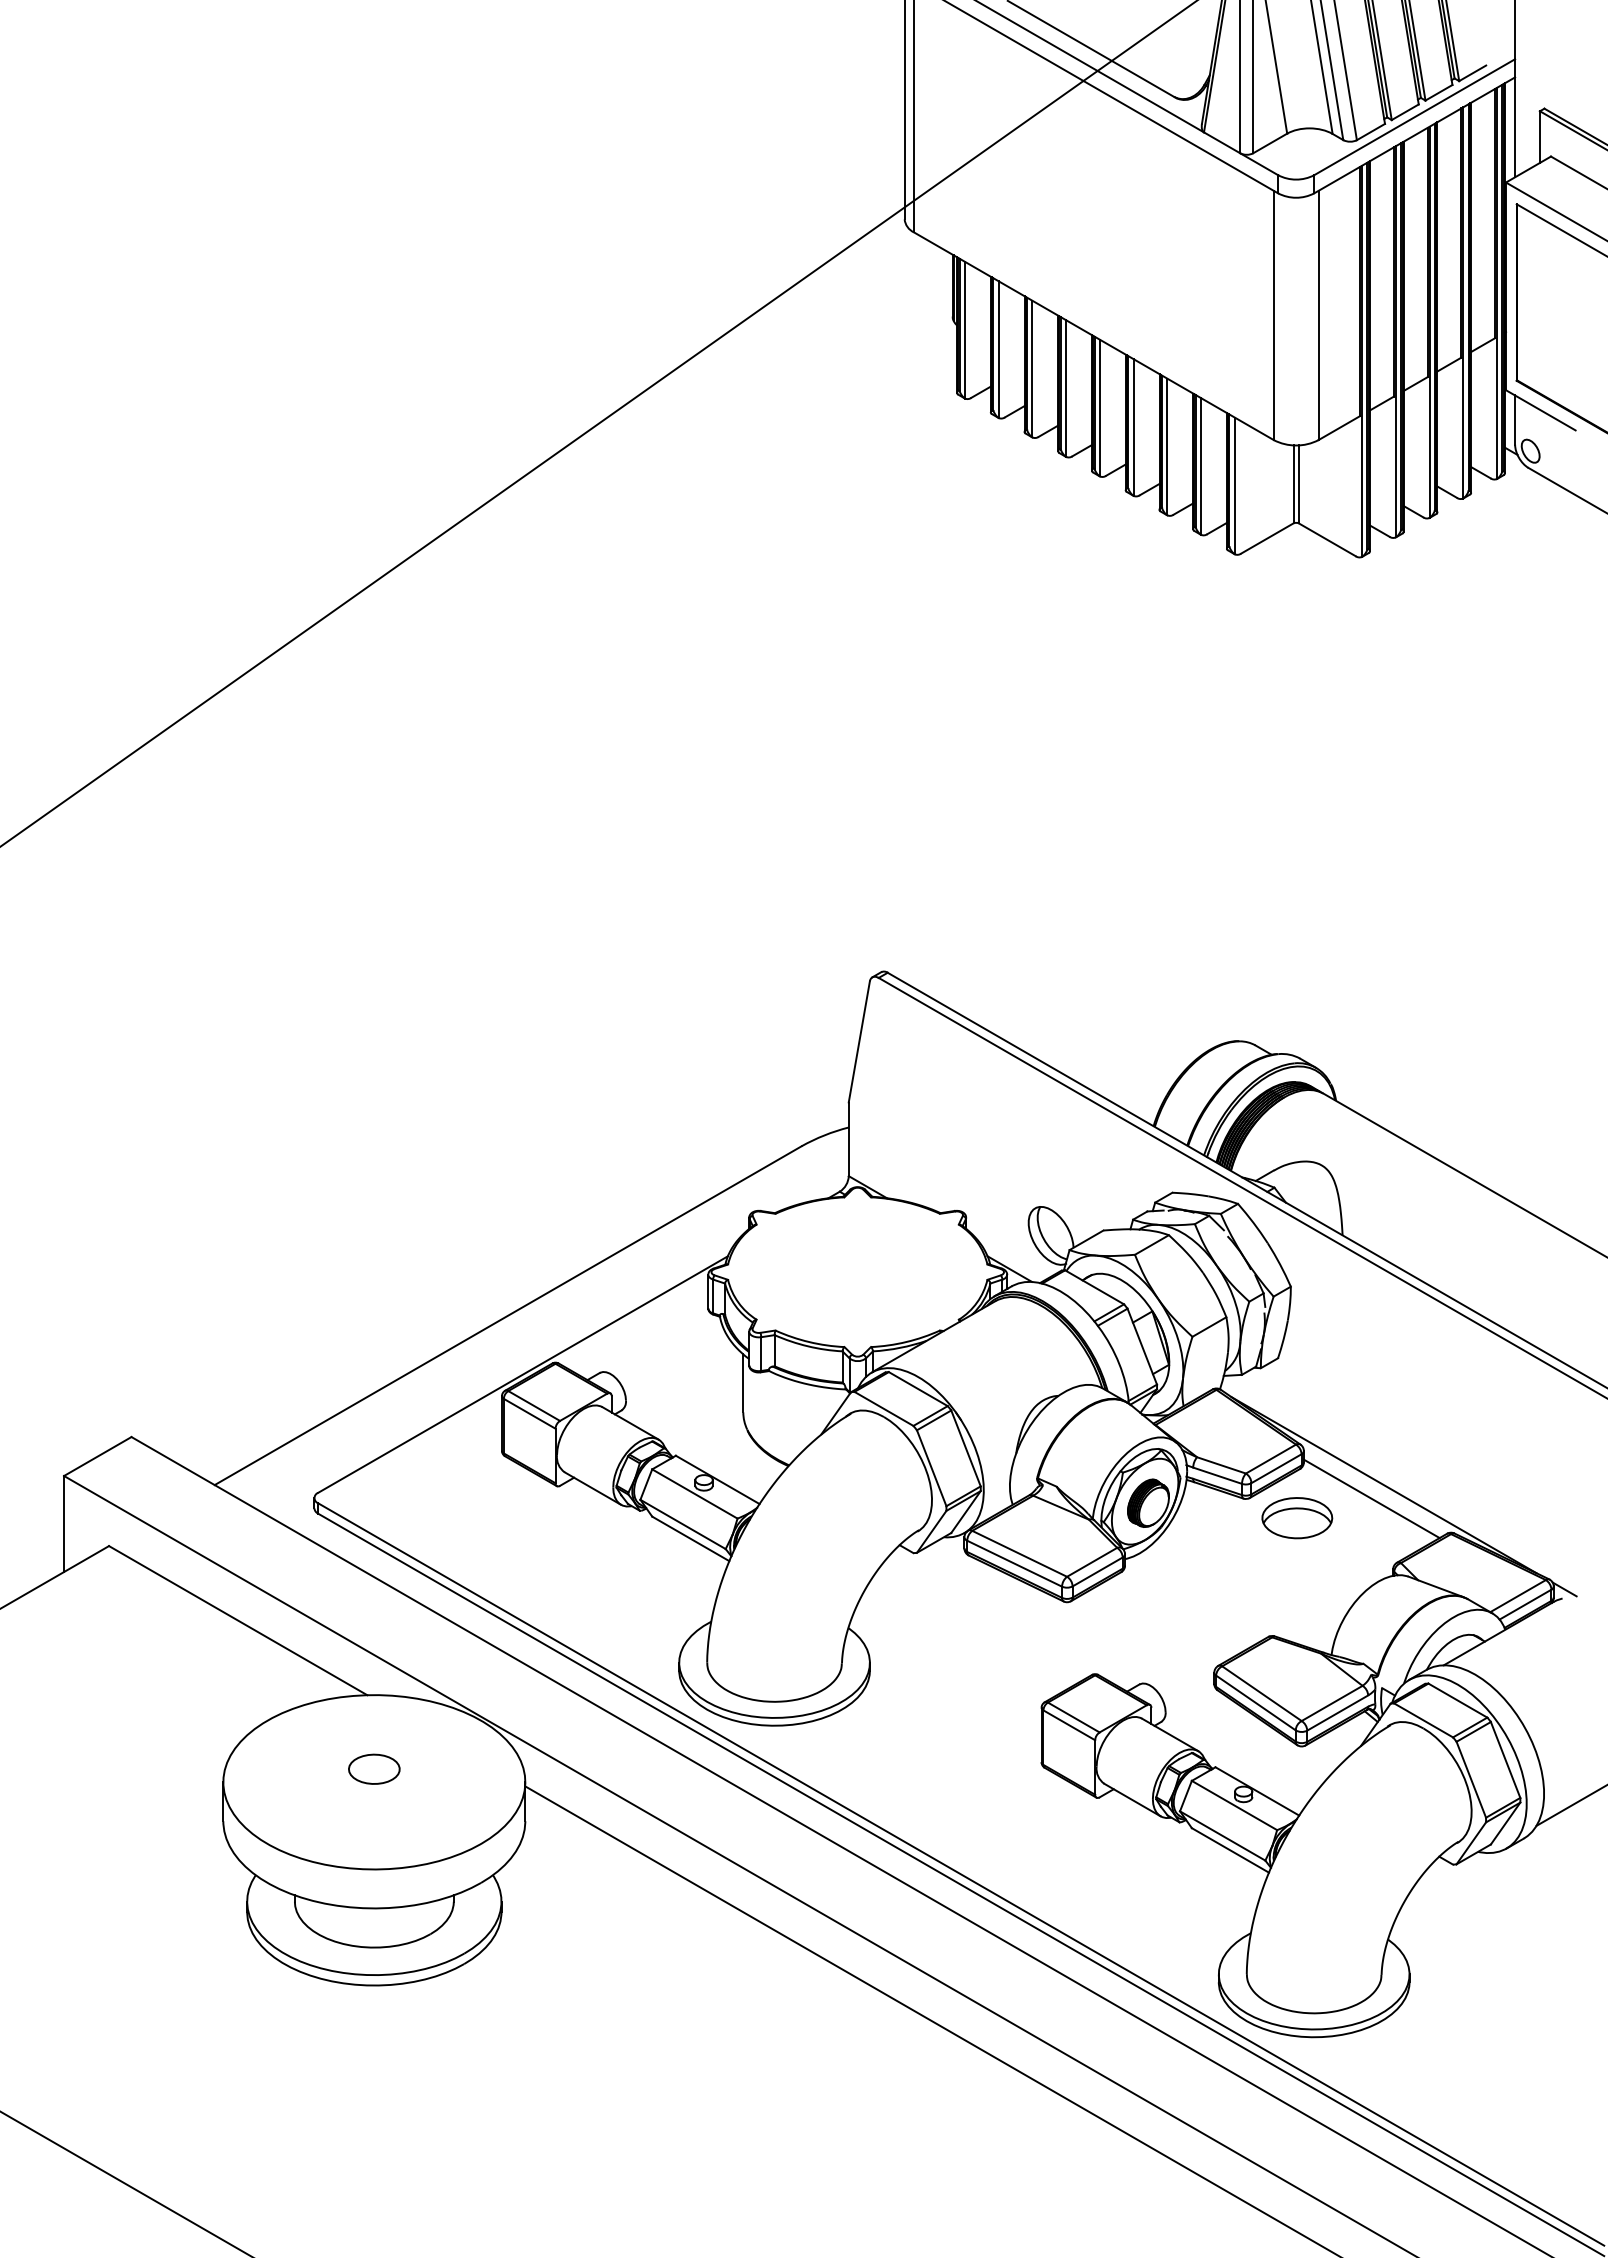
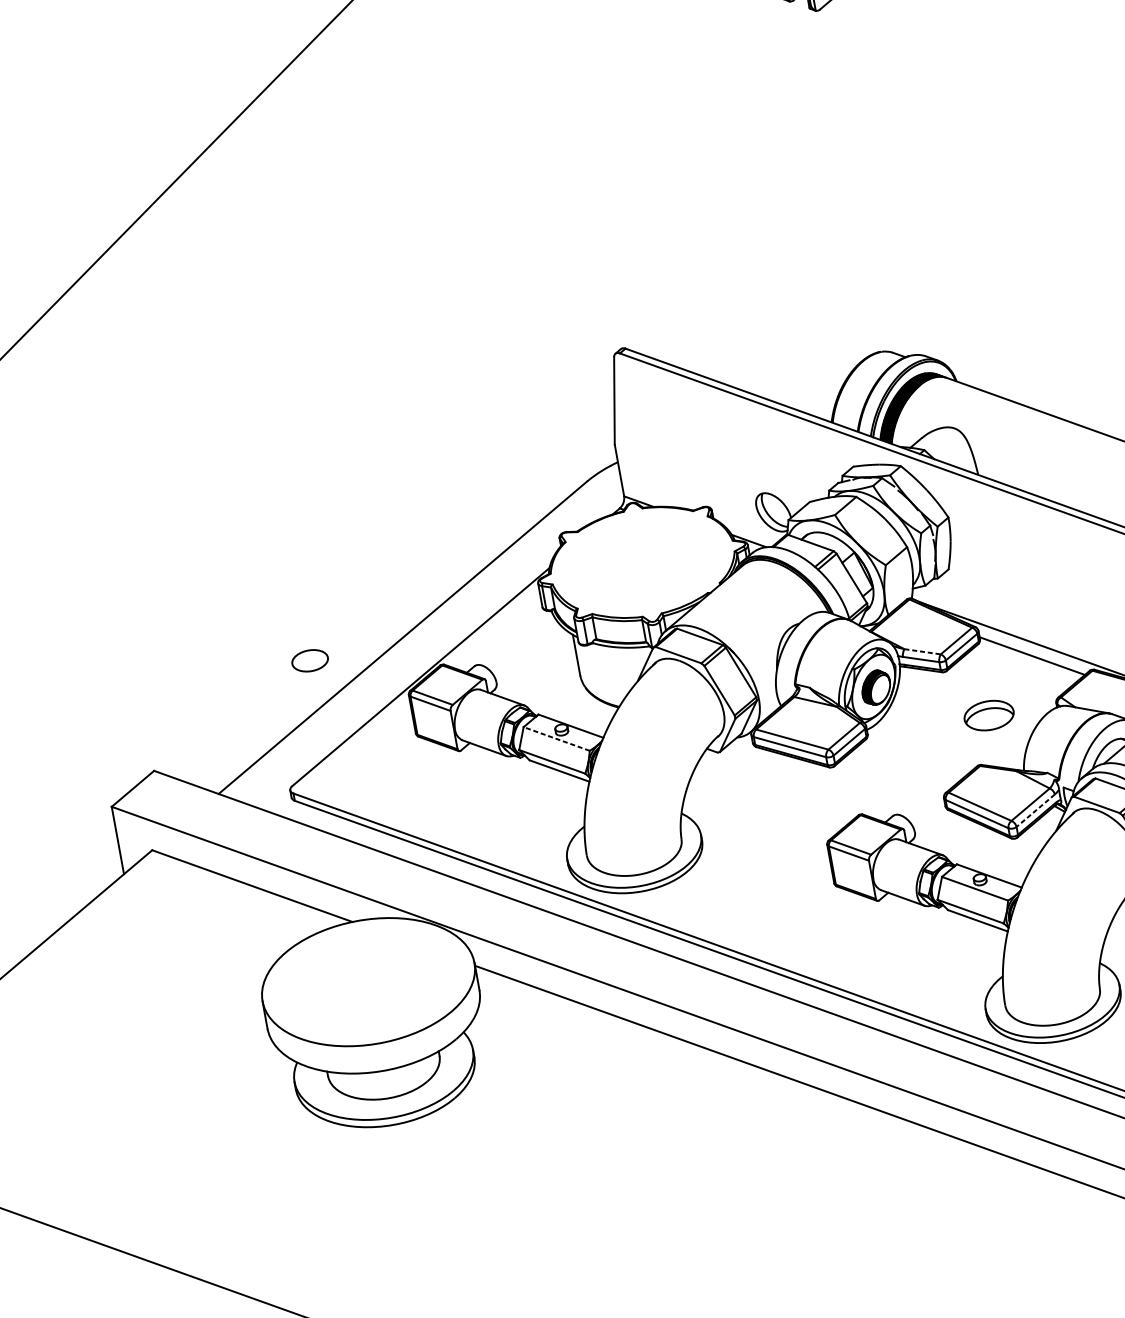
line: (1221, 1465) -> (922, 651), solid -> dashed
line: (694, 1493) -> (556, 738), solid -> dashed
part: (1297, 1518) -> (989, 715), moved
line: (1337, 1713) -> (1035, 811), solid -> dashed
part: (374, 1768) -> (310, 660), moved

